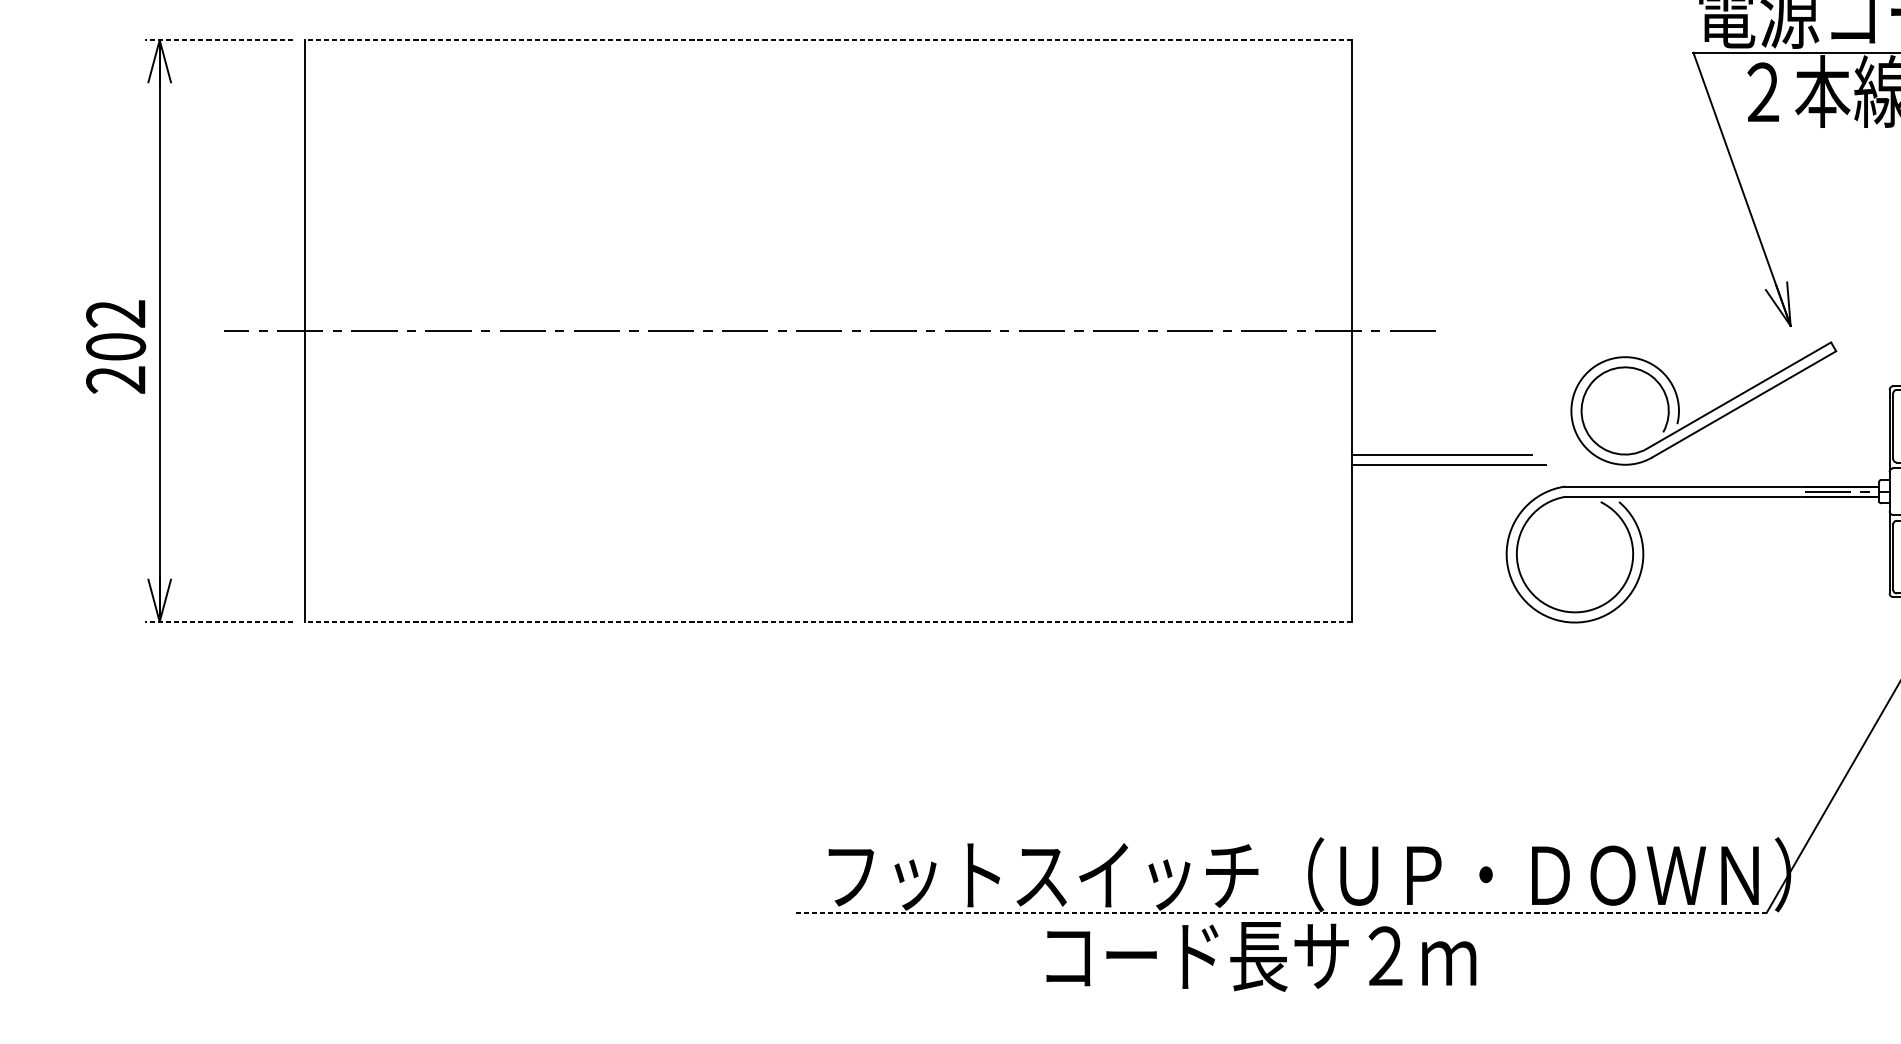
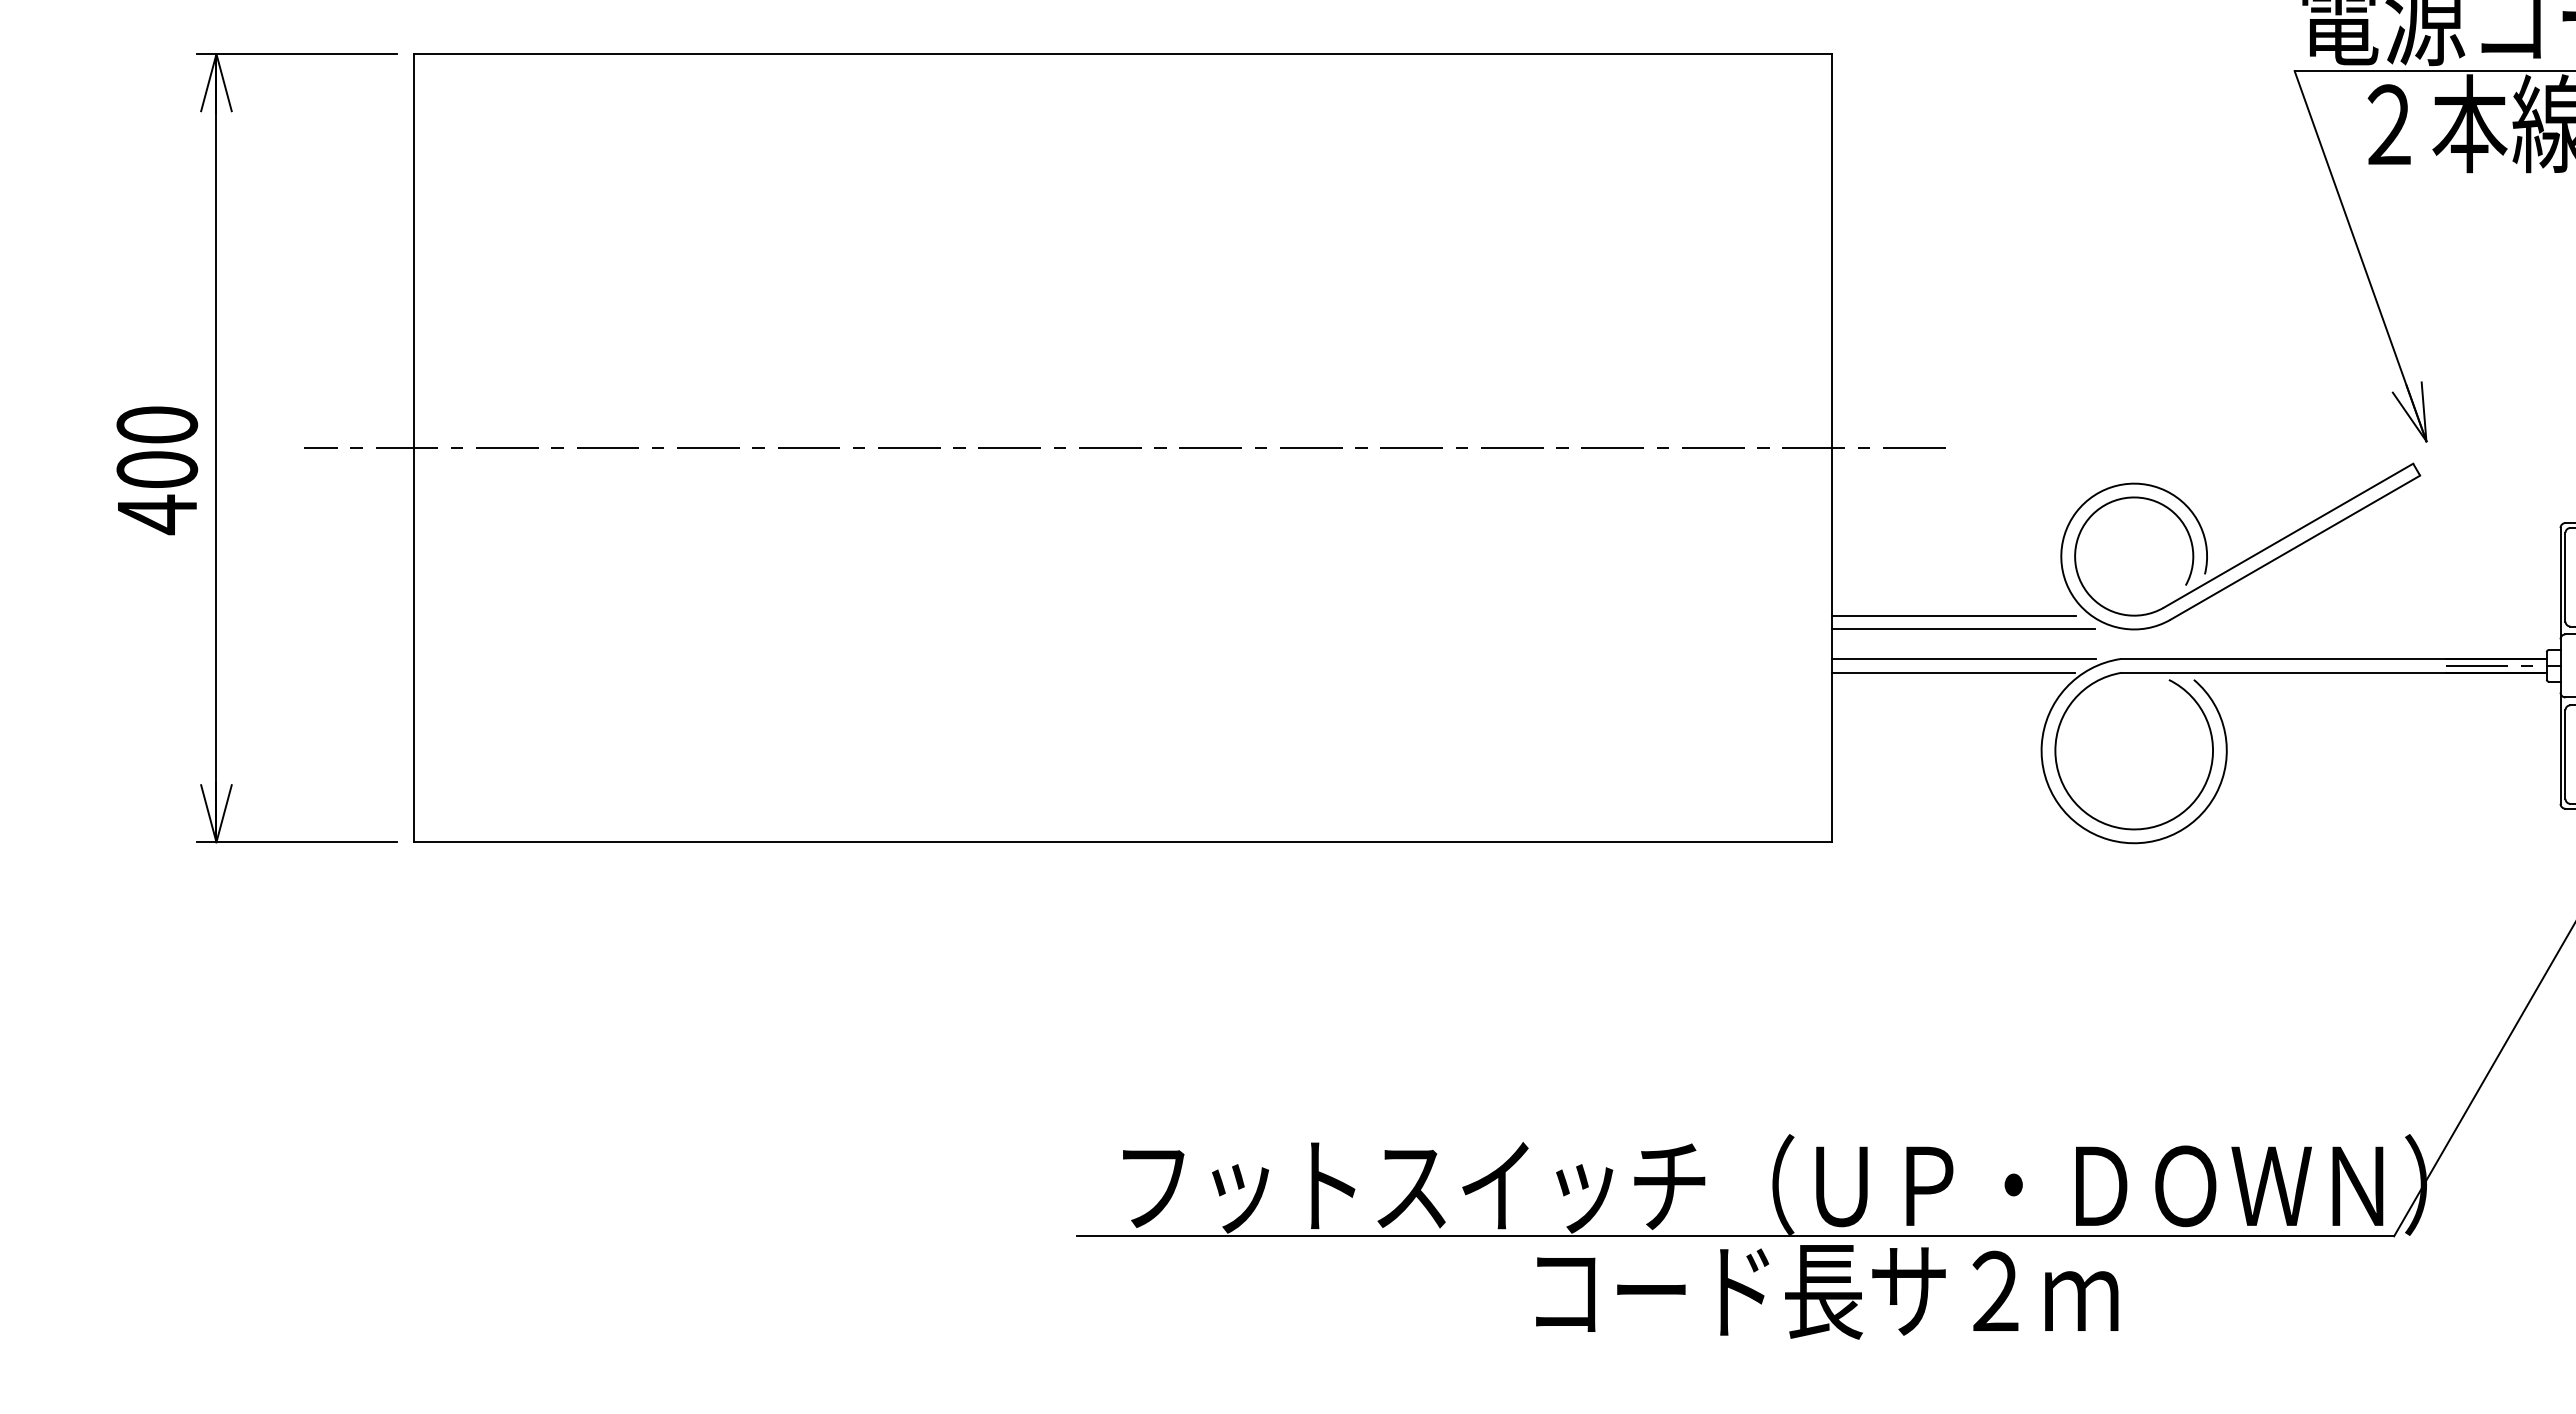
line: (218, 40) -> (296, 54), dashed -> solid
line: (828, 40) -> (1122, 54), dashed -> solid
text: (116, 347) -> (157, 470), 202 -> 400
part: (1708, 412) -> (2246, 558), moved
line: (1449, 486) -> (1964, 659), added
line: (1441, 496) -> (1953, 672), added
line: (218, 621) -> (296, 842), dashed -> solid
line: (828, 621) -> (1122, 842), dashed -> solid
line: (1280, 912) -> (1735, 1236), dashed -> solid
text: (1261, 957) -> (1827, 1292), moved

